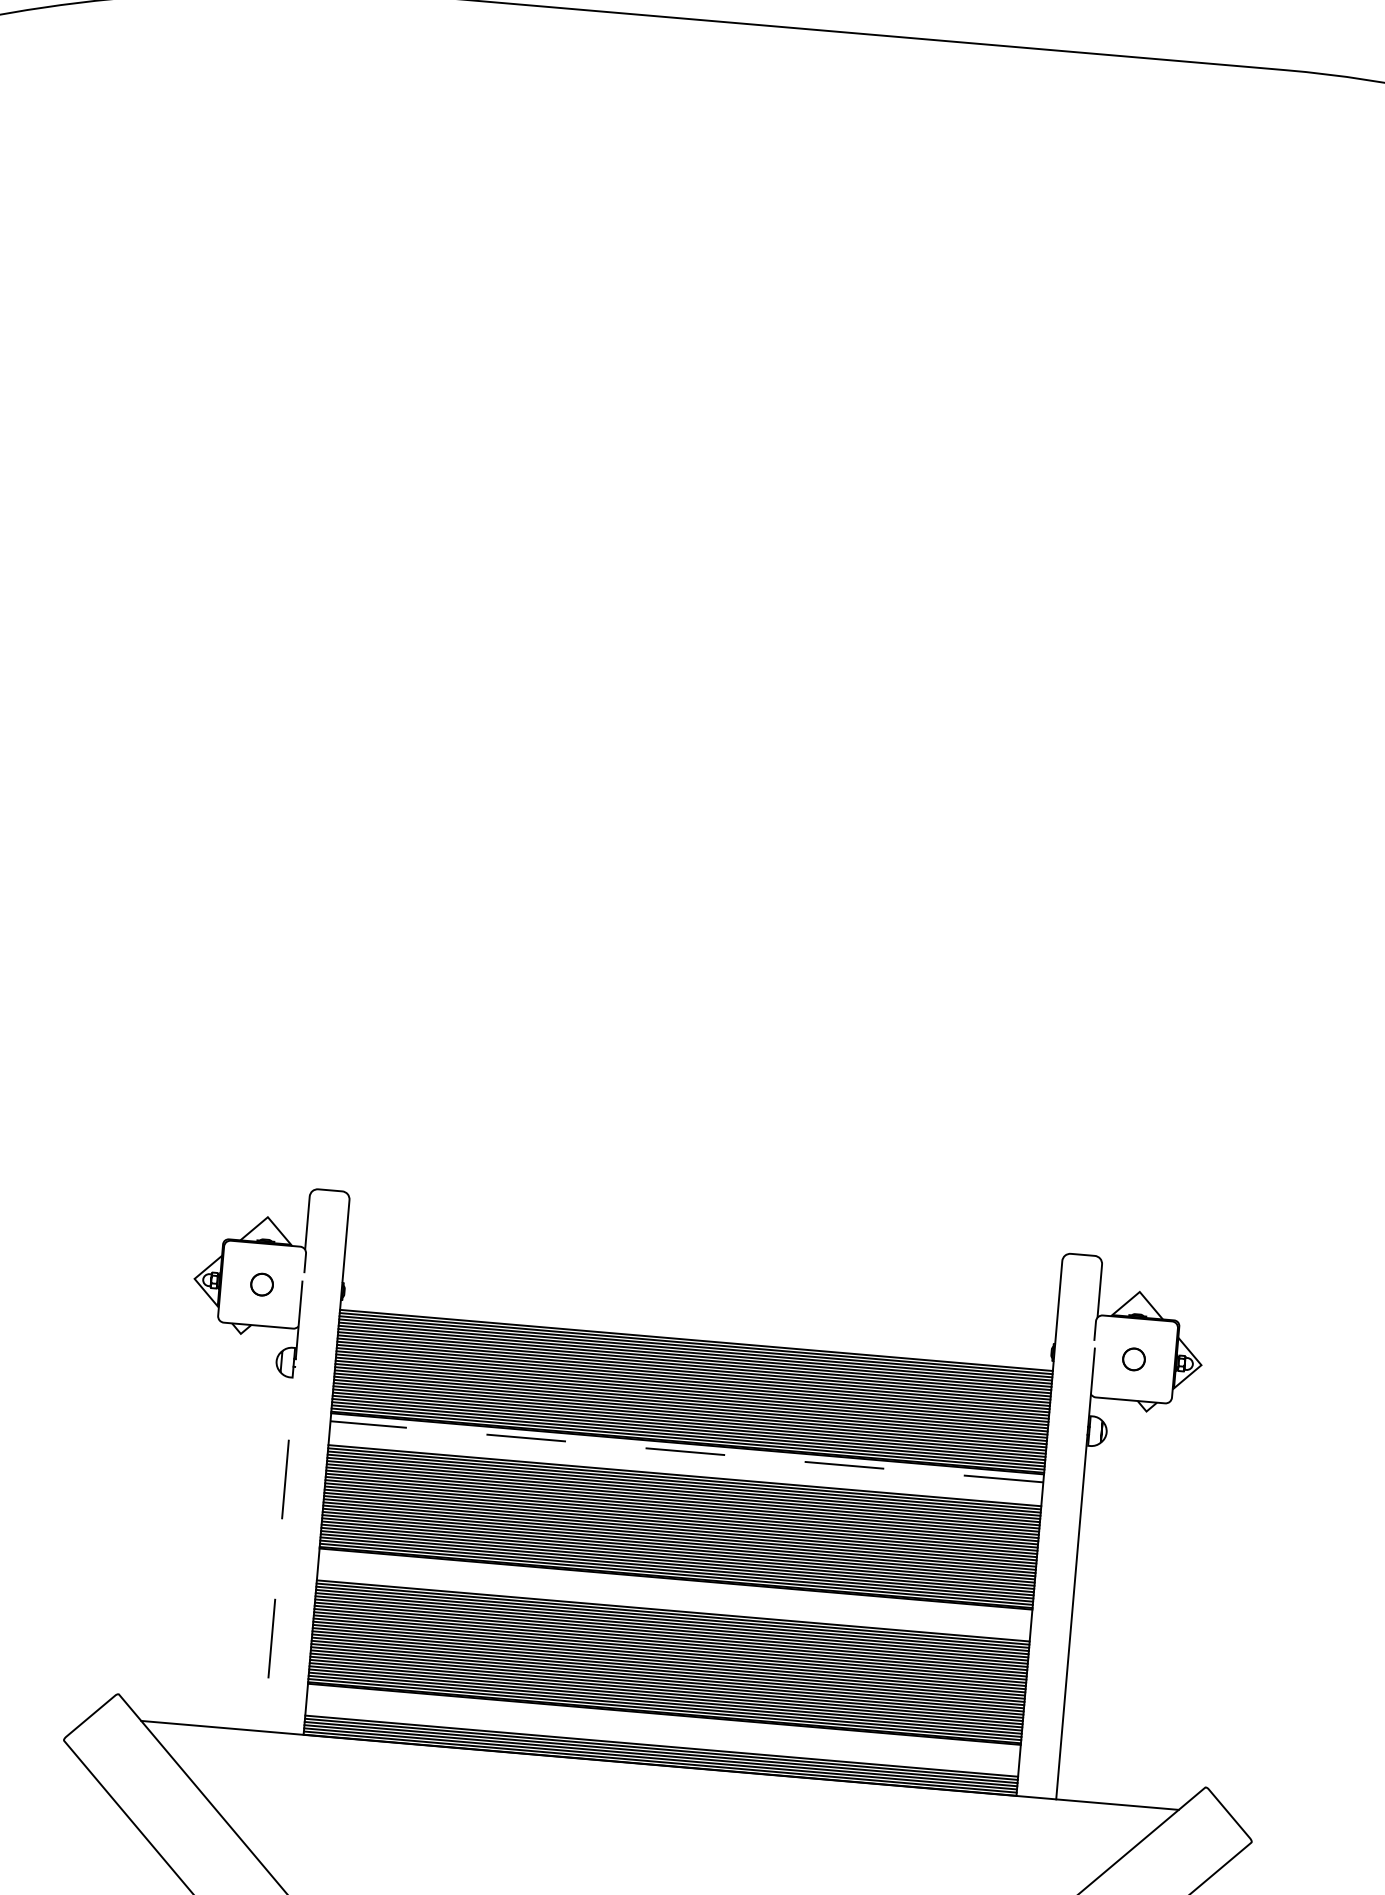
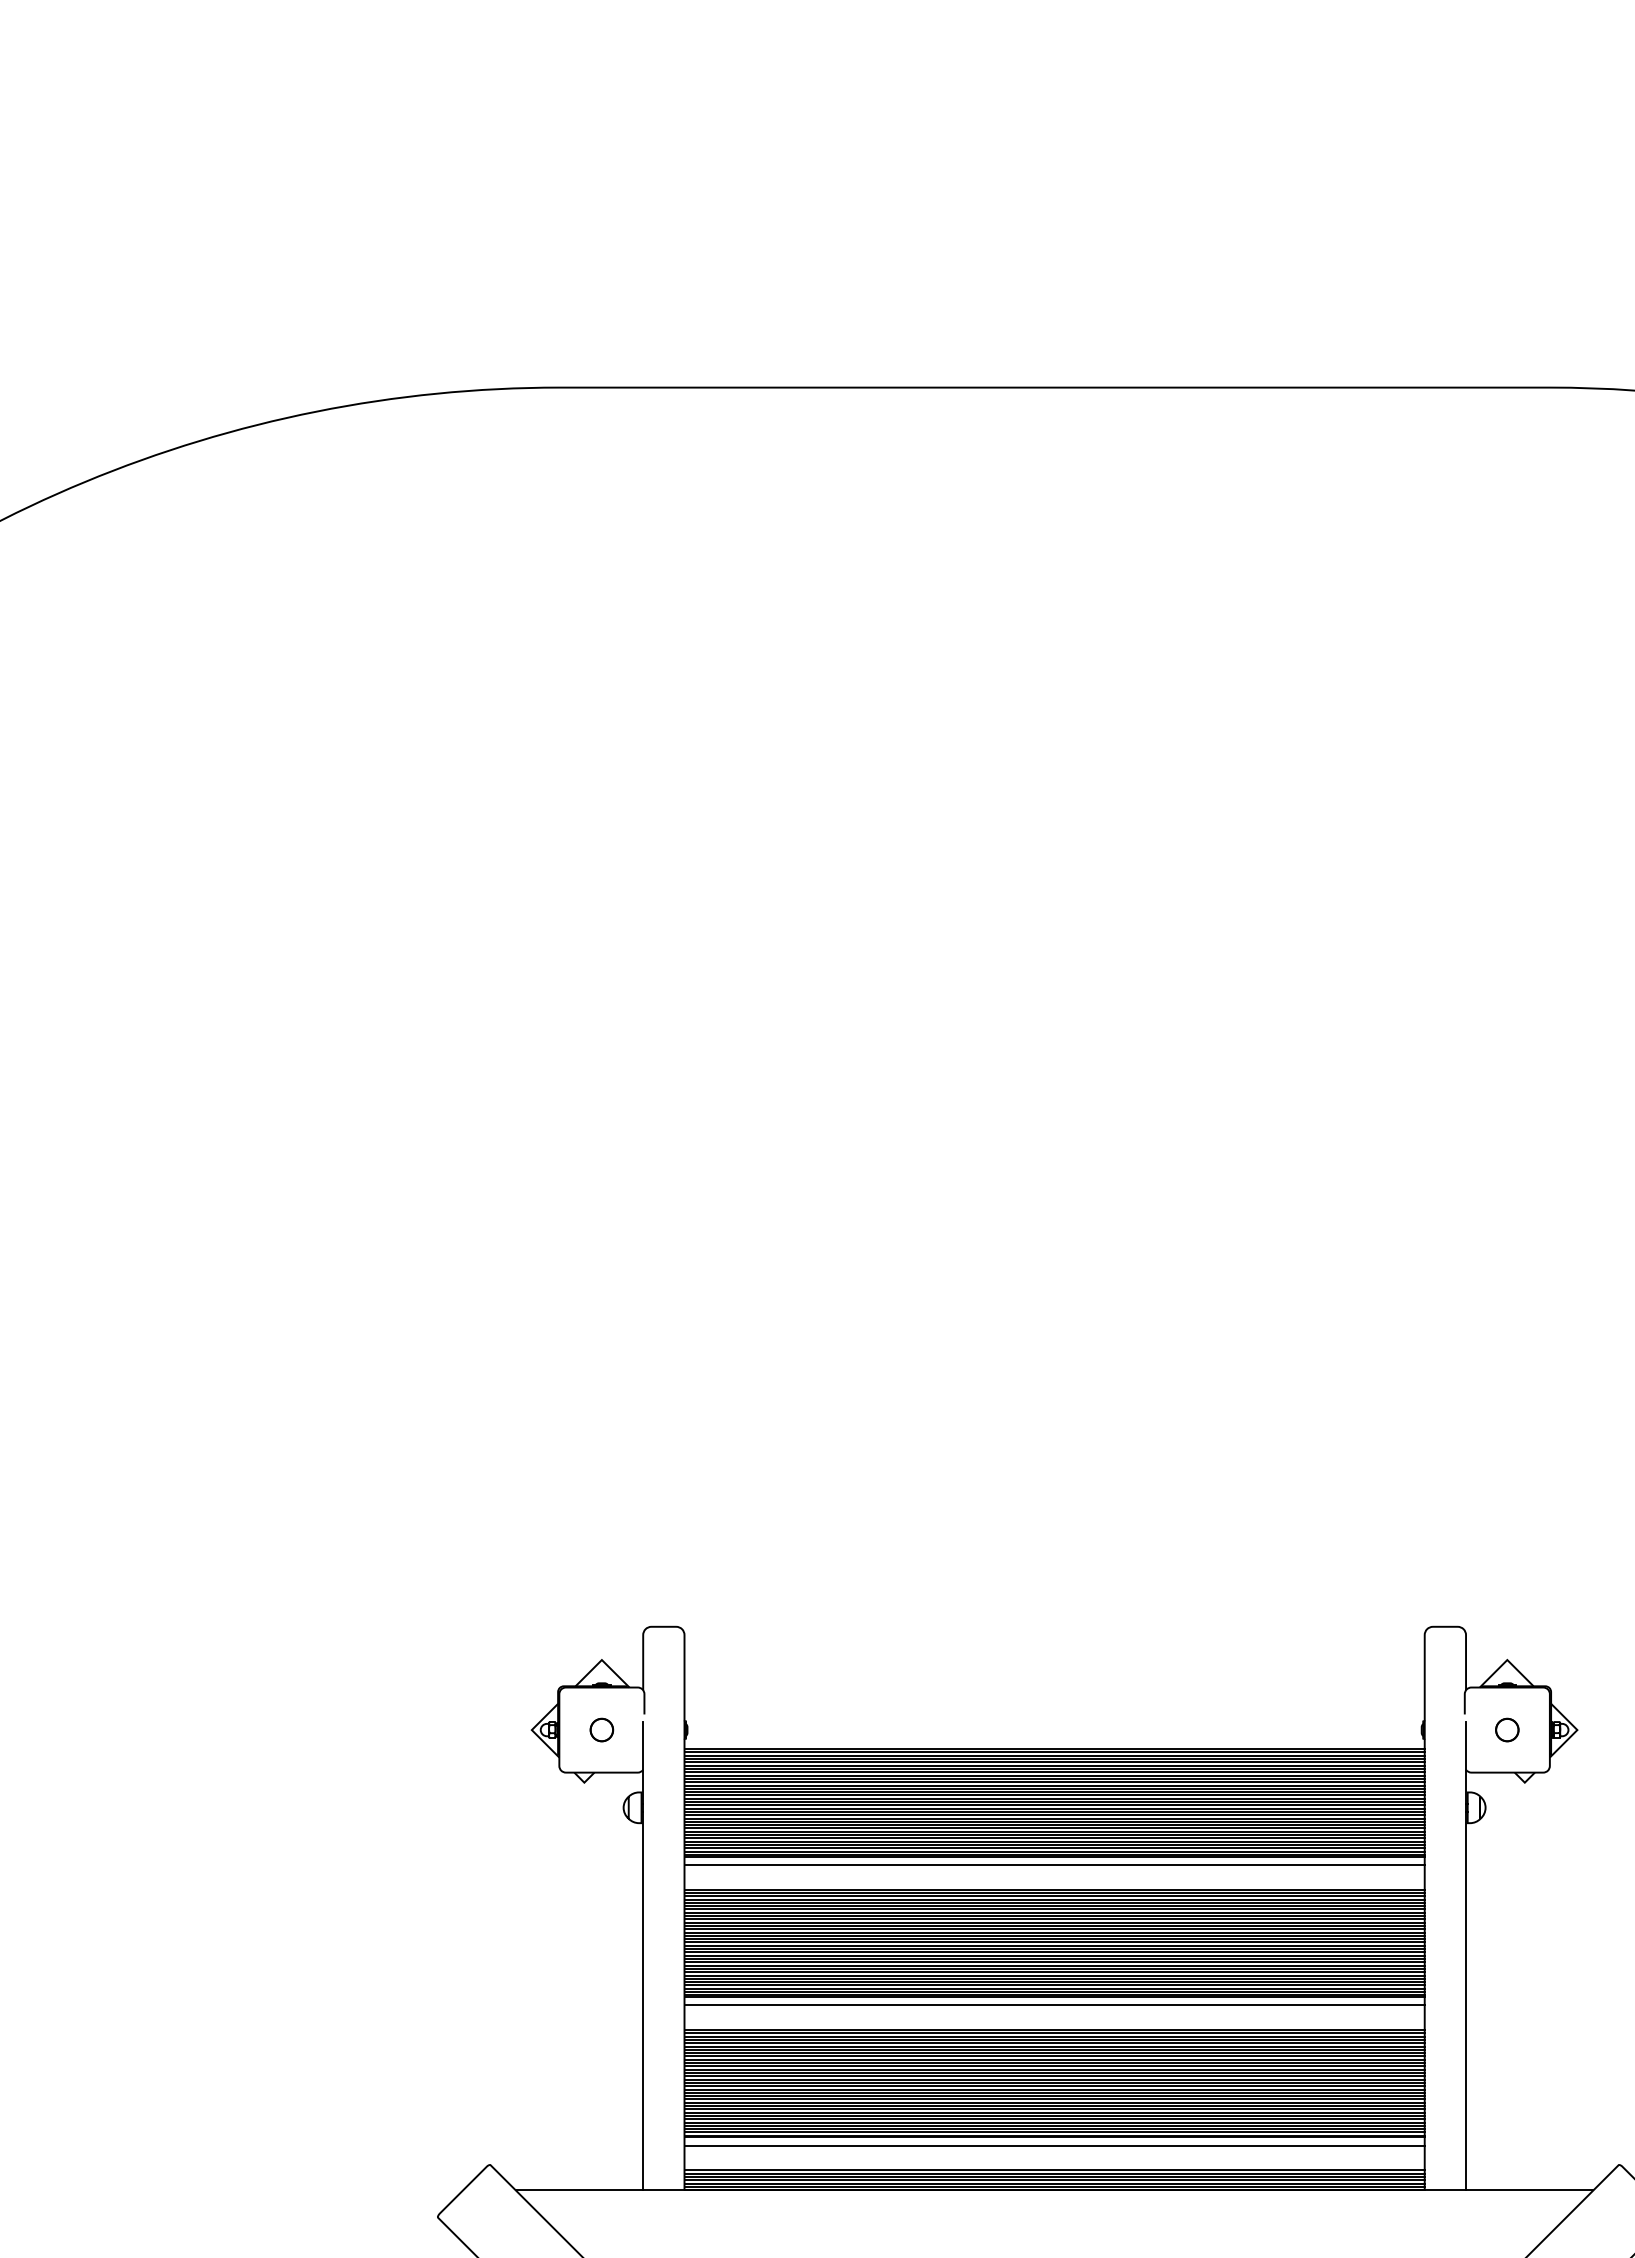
line: (686, 1451) -> (1054, 1864), dashed -> solid
line: (283, 1506) -> (643, 1956), dashed -> solid
line: (675, 1587) -> (1054, 2005), added
line: (663, 1722) -> (1054, 2145), added

